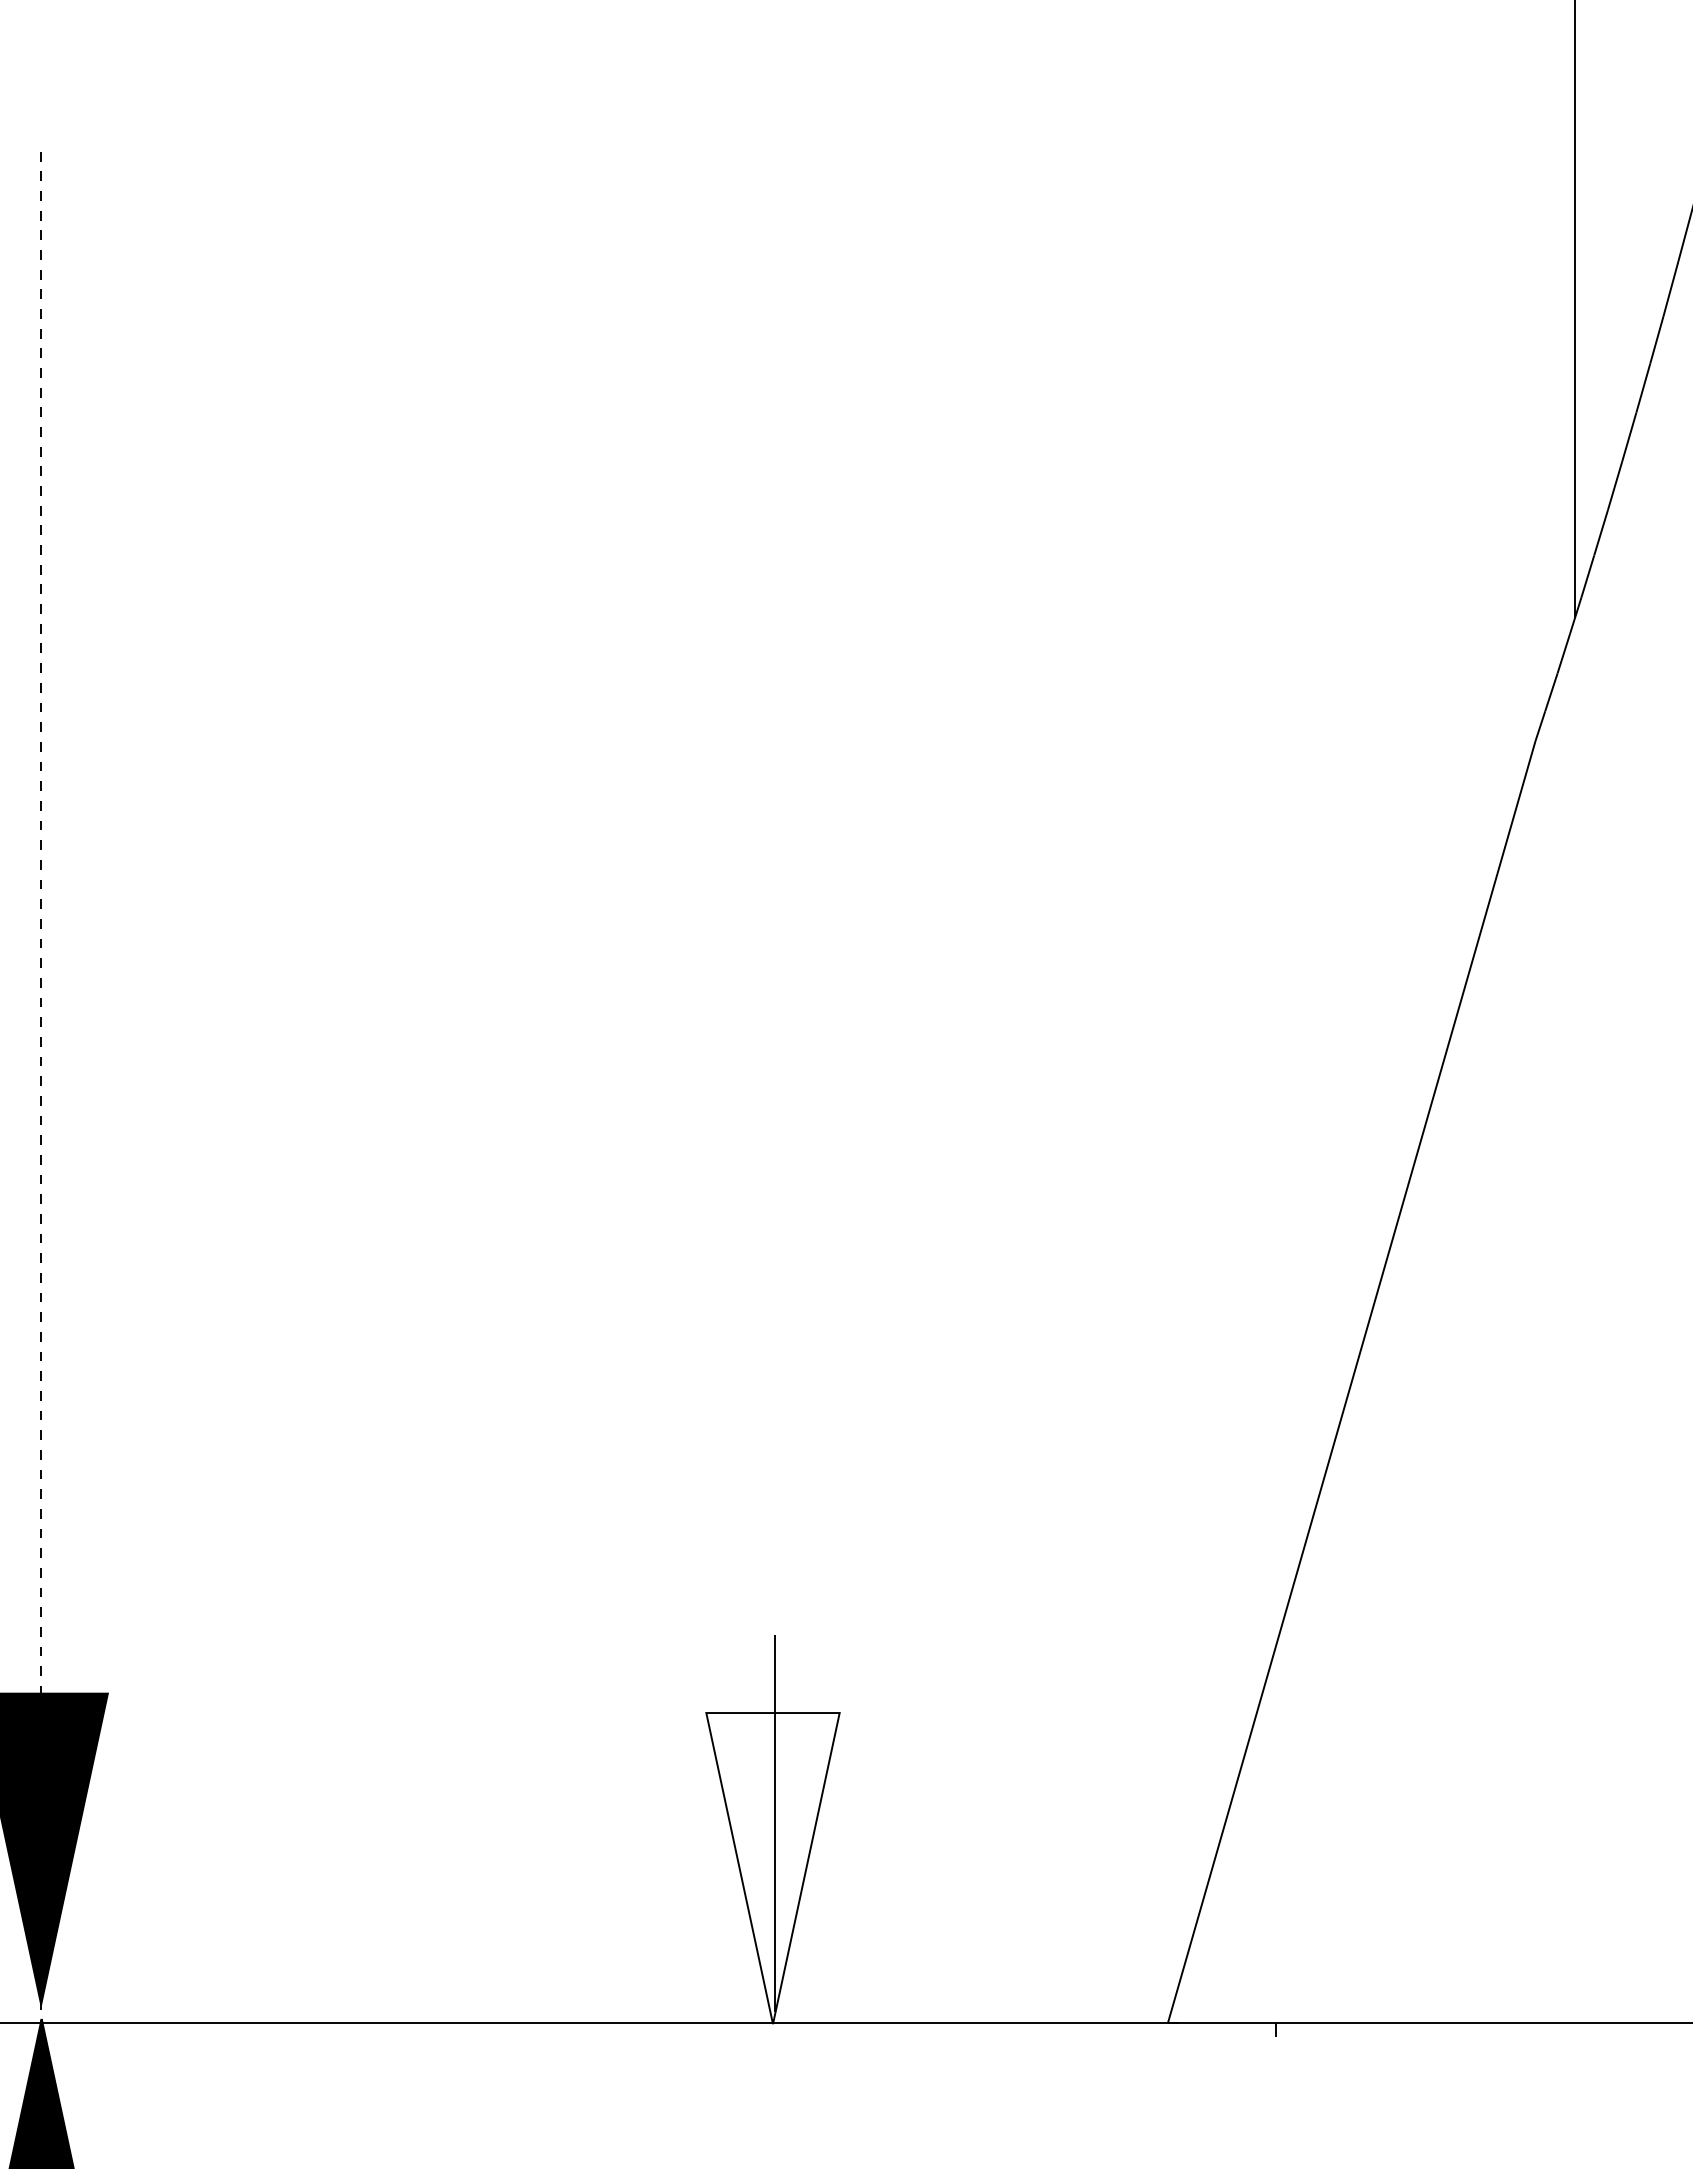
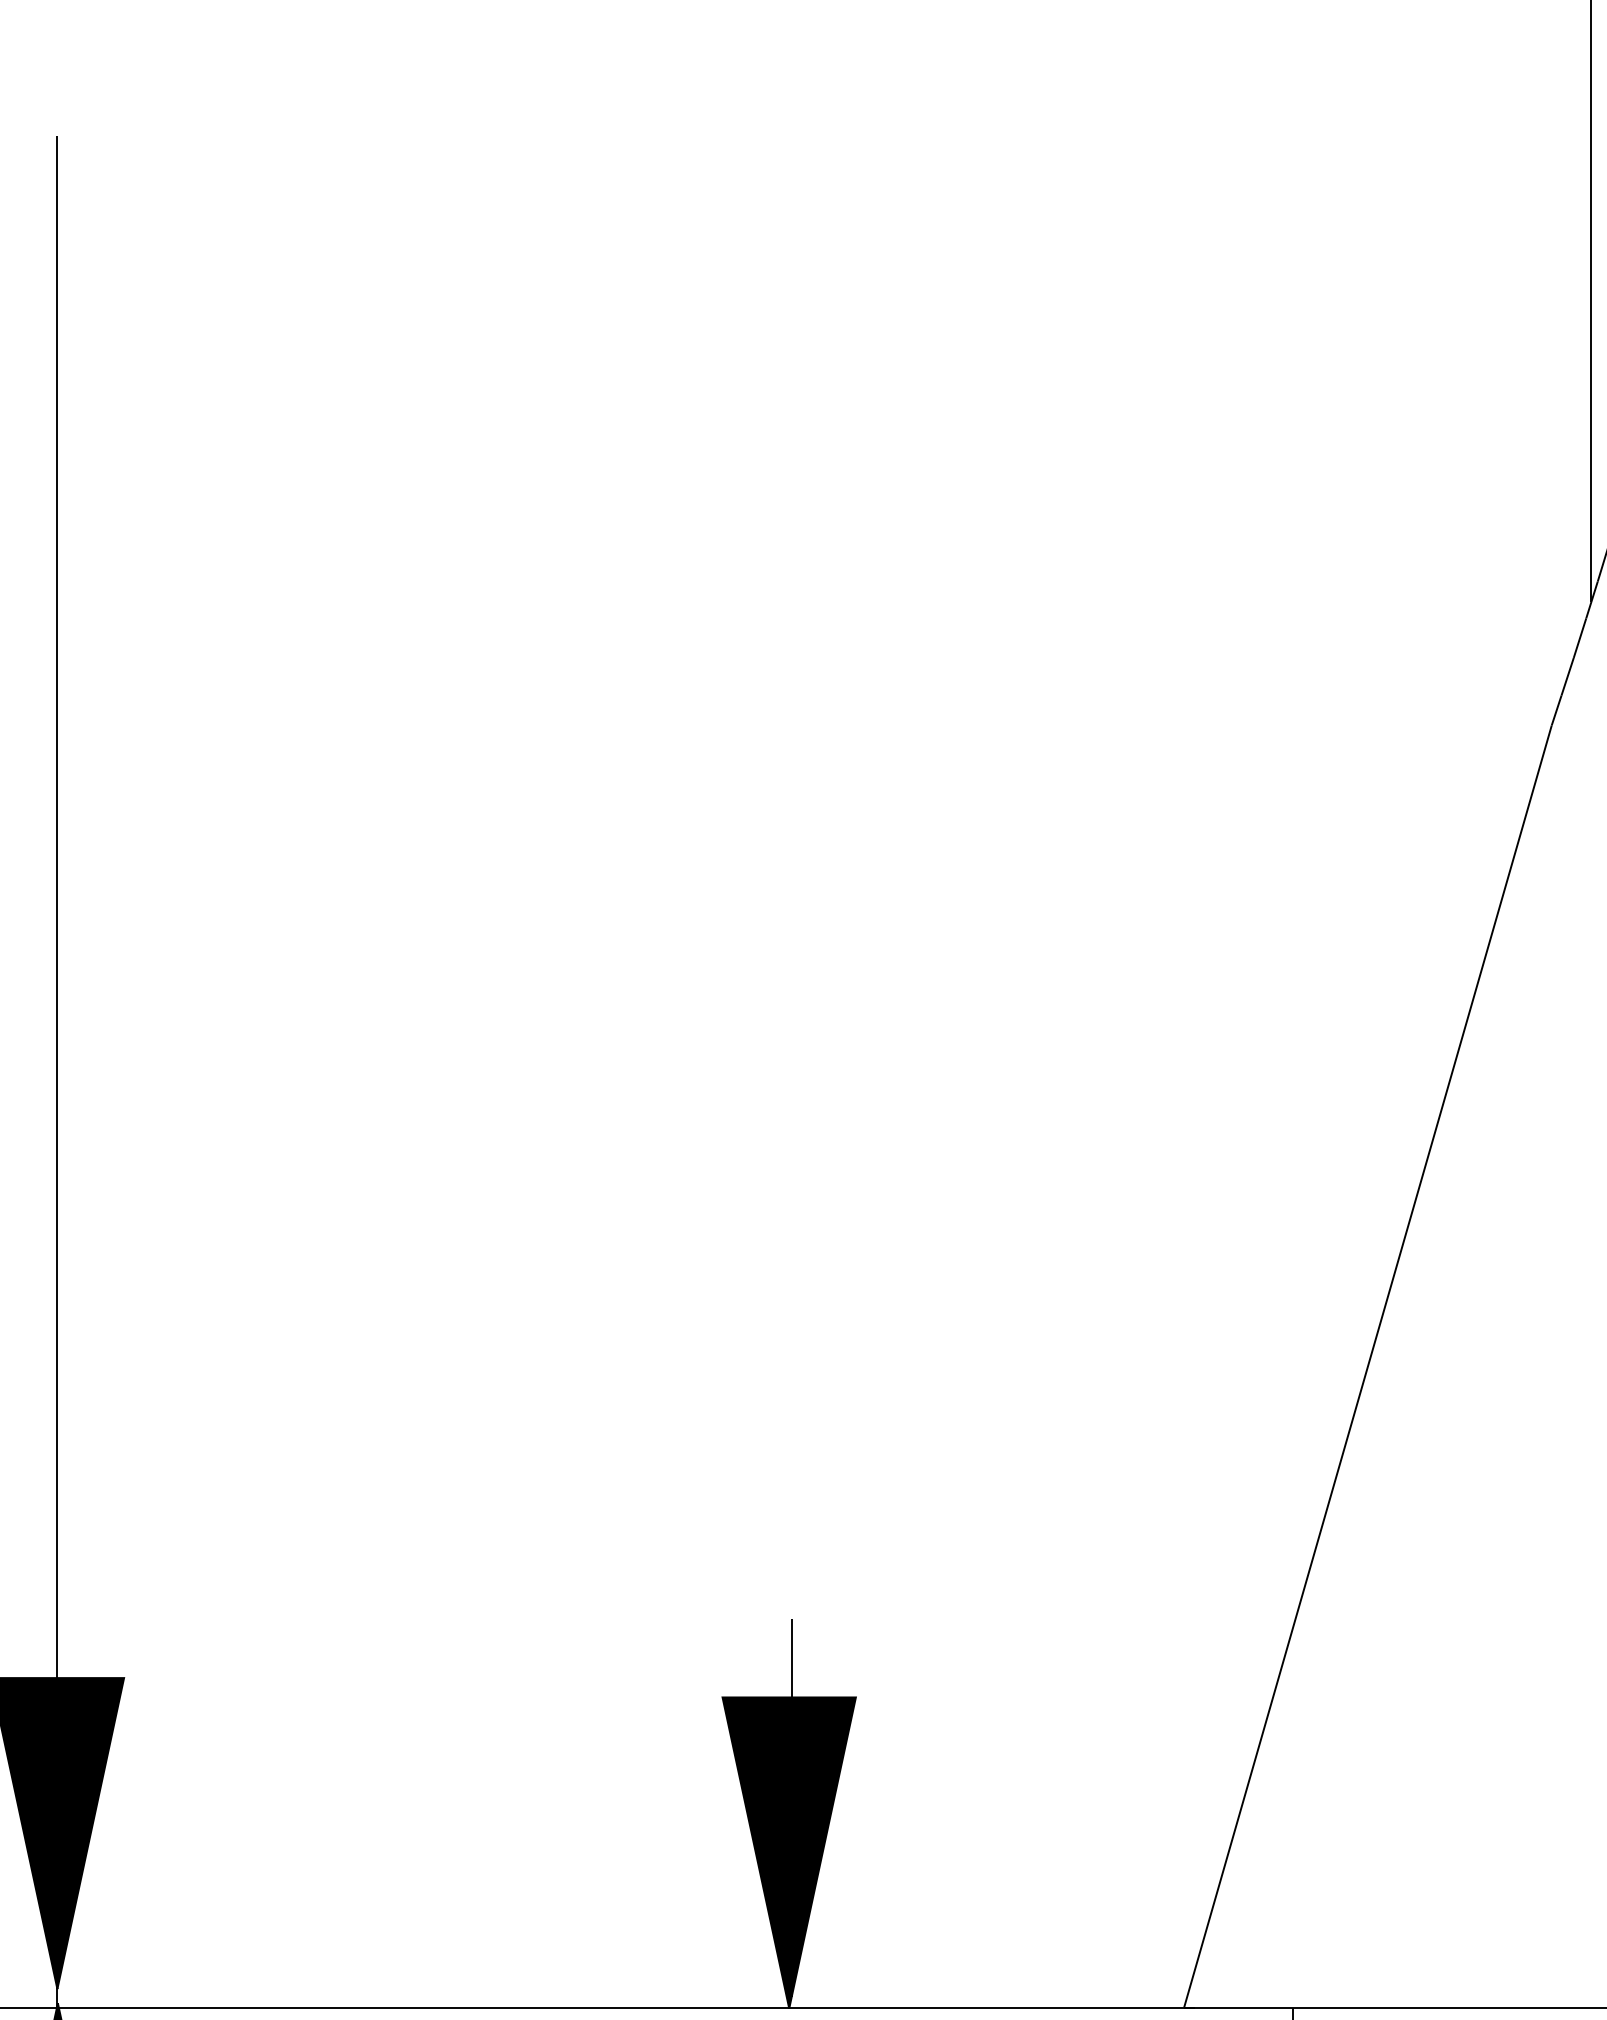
line: (40, 1087) -> (56, 1071), dashed -> solid
fill: (772, 1868) -> (788, 1852), added

